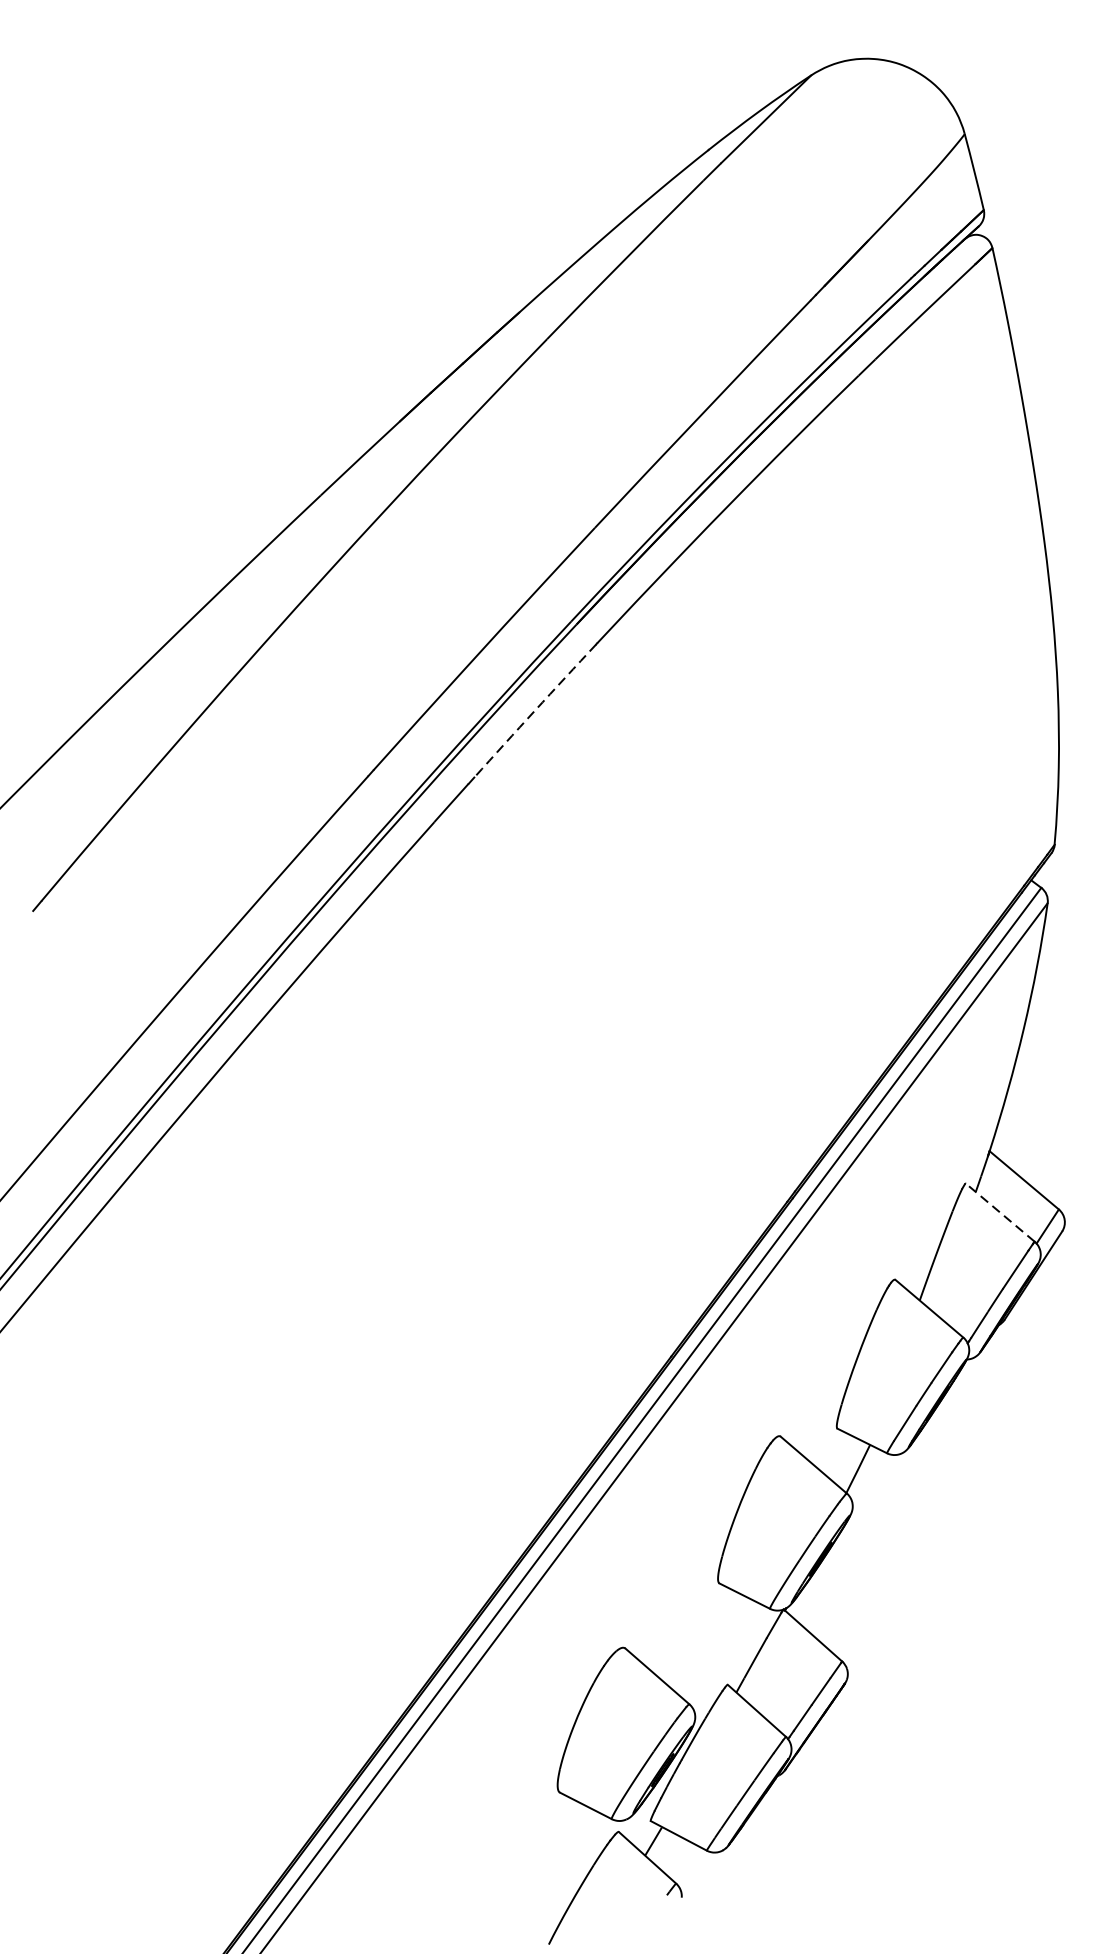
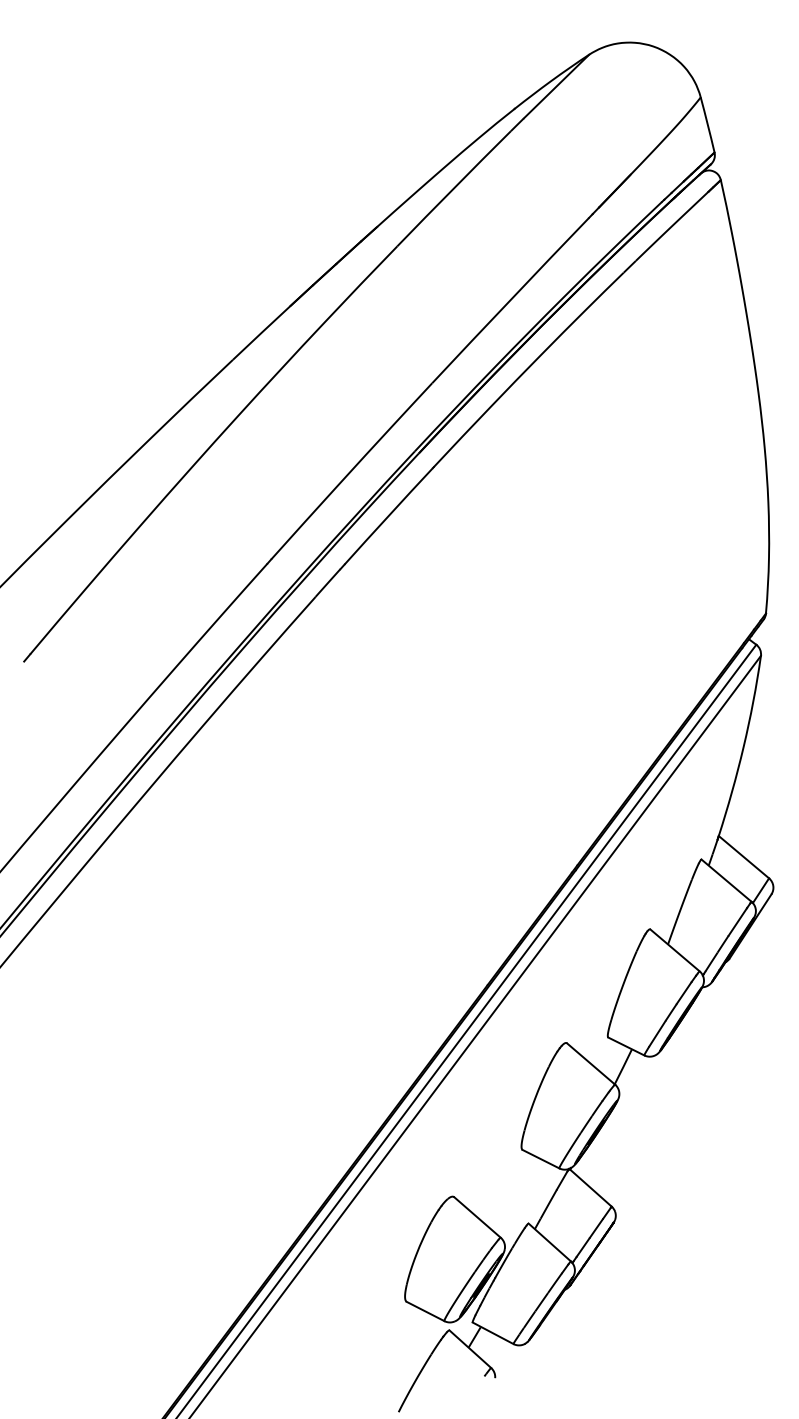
arc: (534, 711) -> (388, 516), dashed -> solid
line: (1000, 1212) -> (726, 880), dashed -> solid

